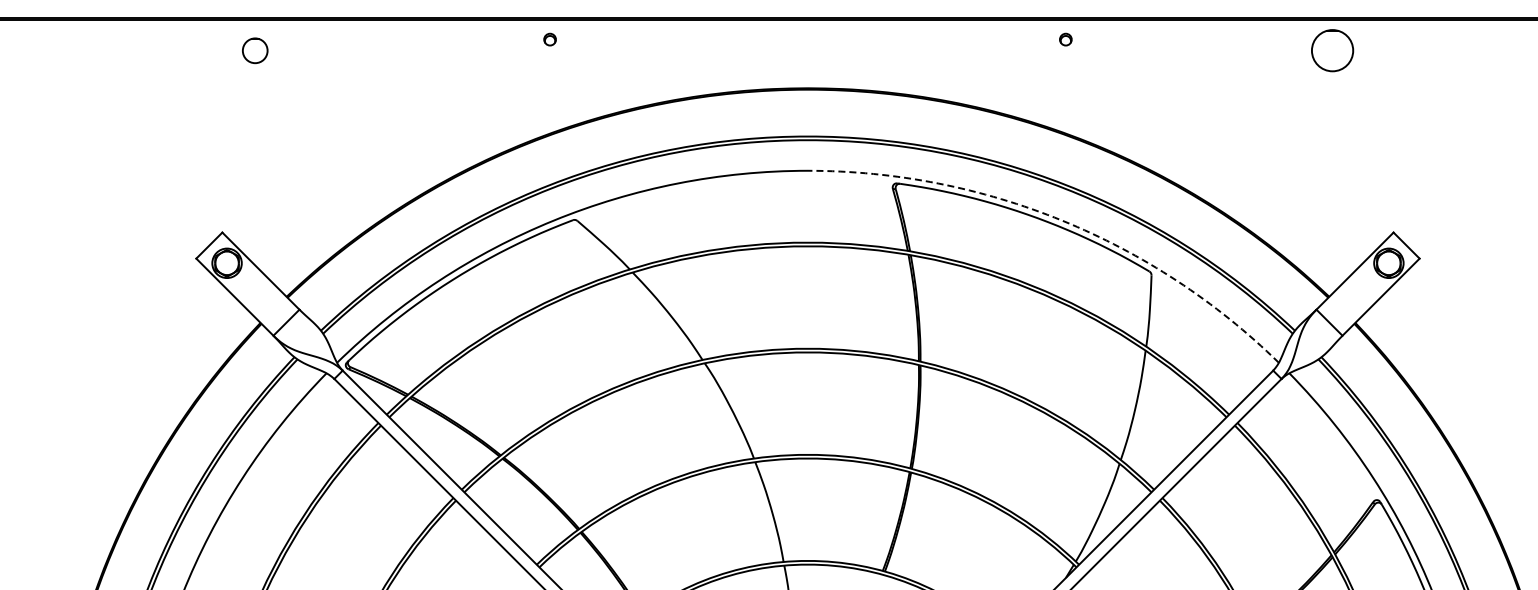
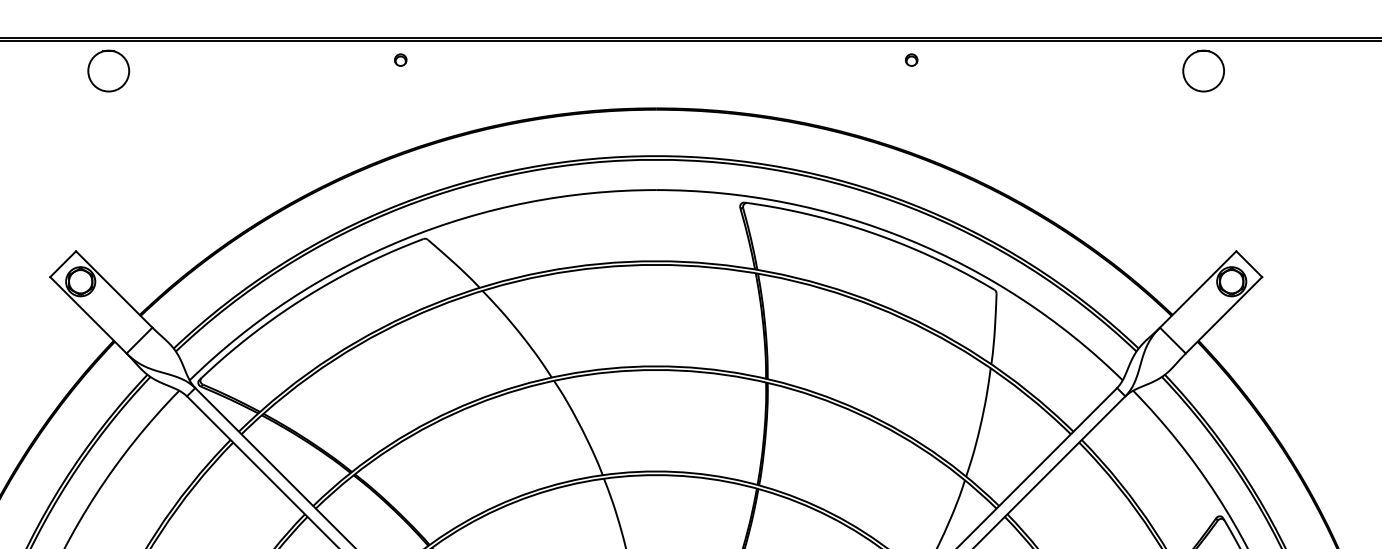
circle: (254, 50) -> (107, 70), size x1.67
circle: (1332, 50) -> (1203, 70), moved
arc: (1062, 220) -> (908, 239), dashed -> solid

